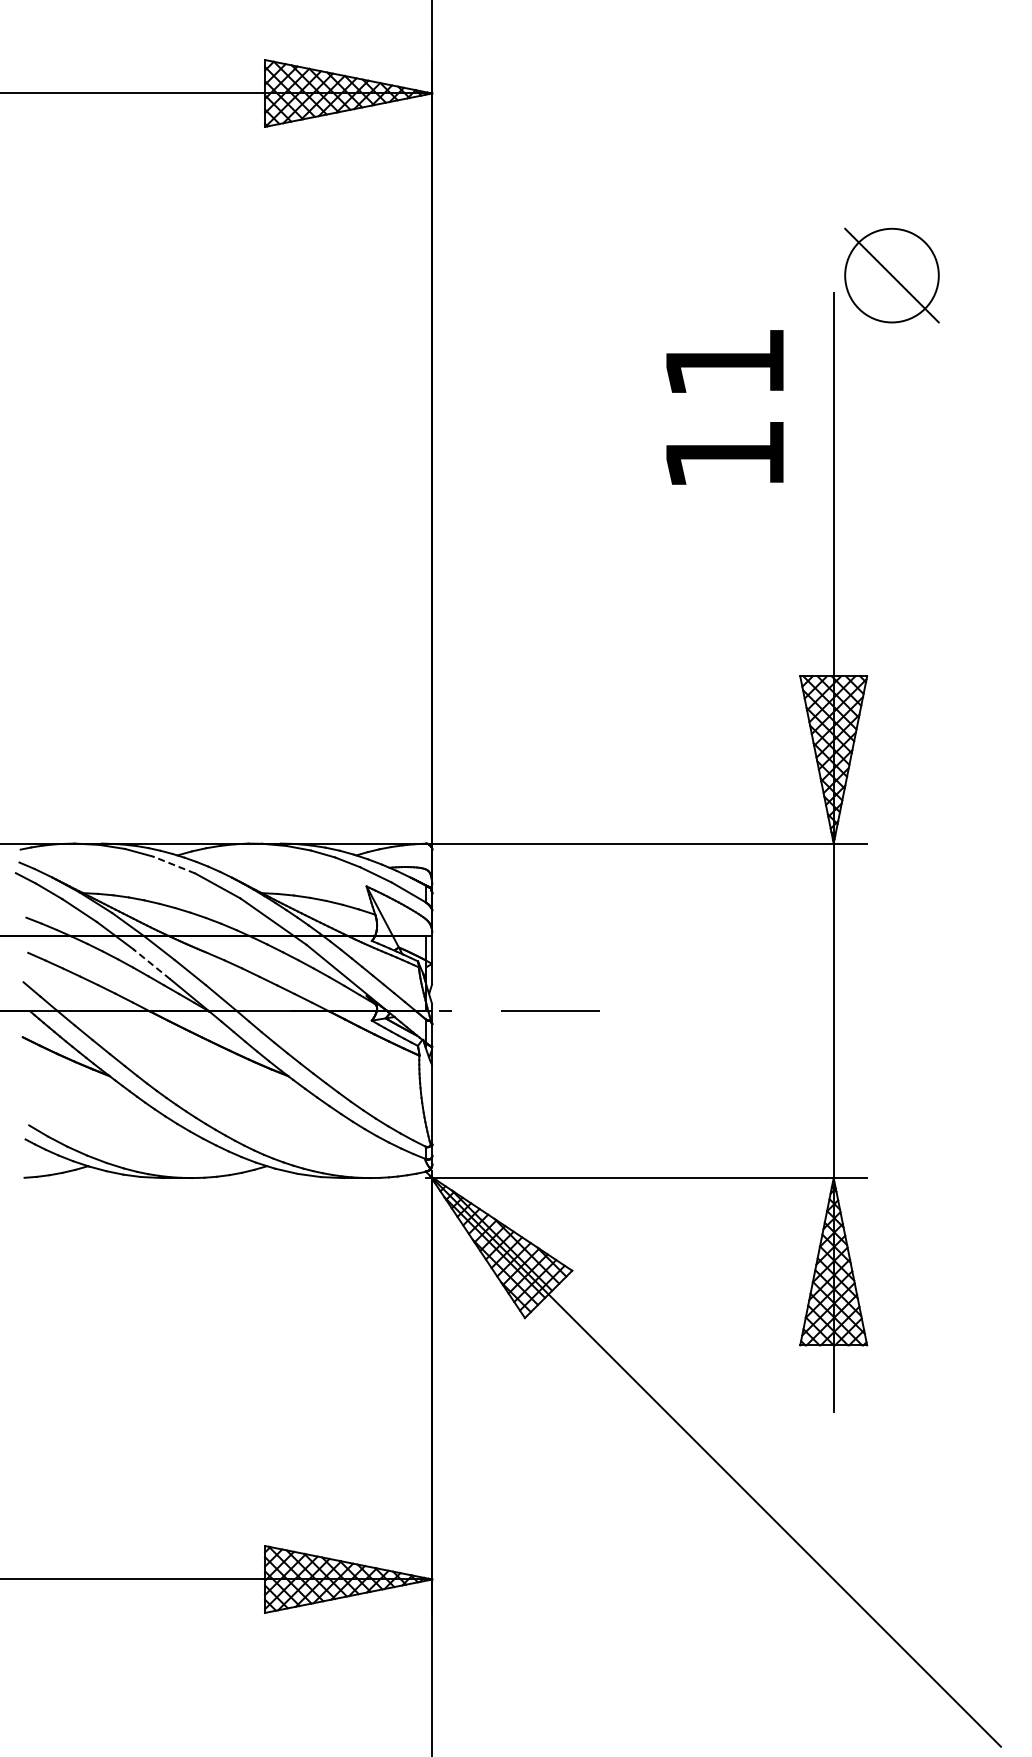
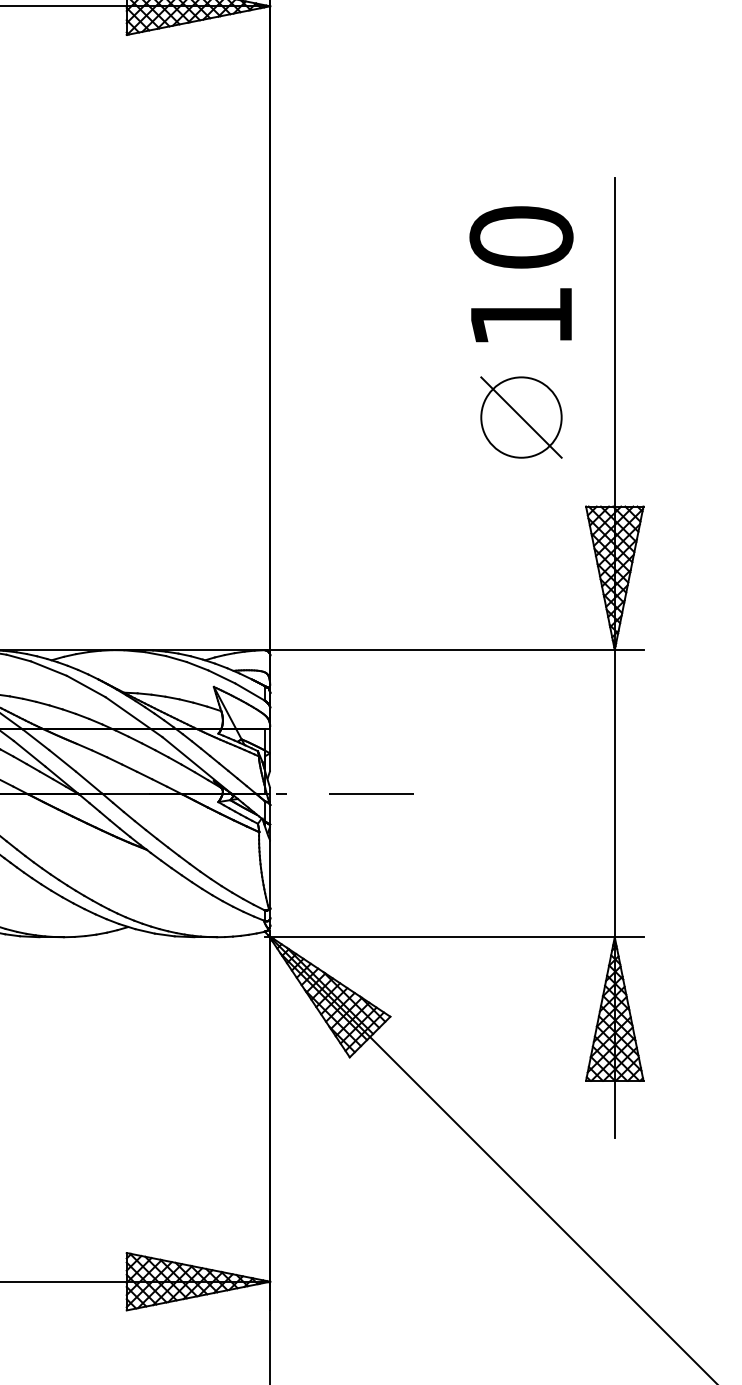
part: (891, 275) -> (521, 417), moved
text: (724, 362) -> (521, 237), 11 -> 10
line: (174, 865) -> (48, 668), dashed -> solid
line: (151, 964) -> (29, 753), dashed -> solid

